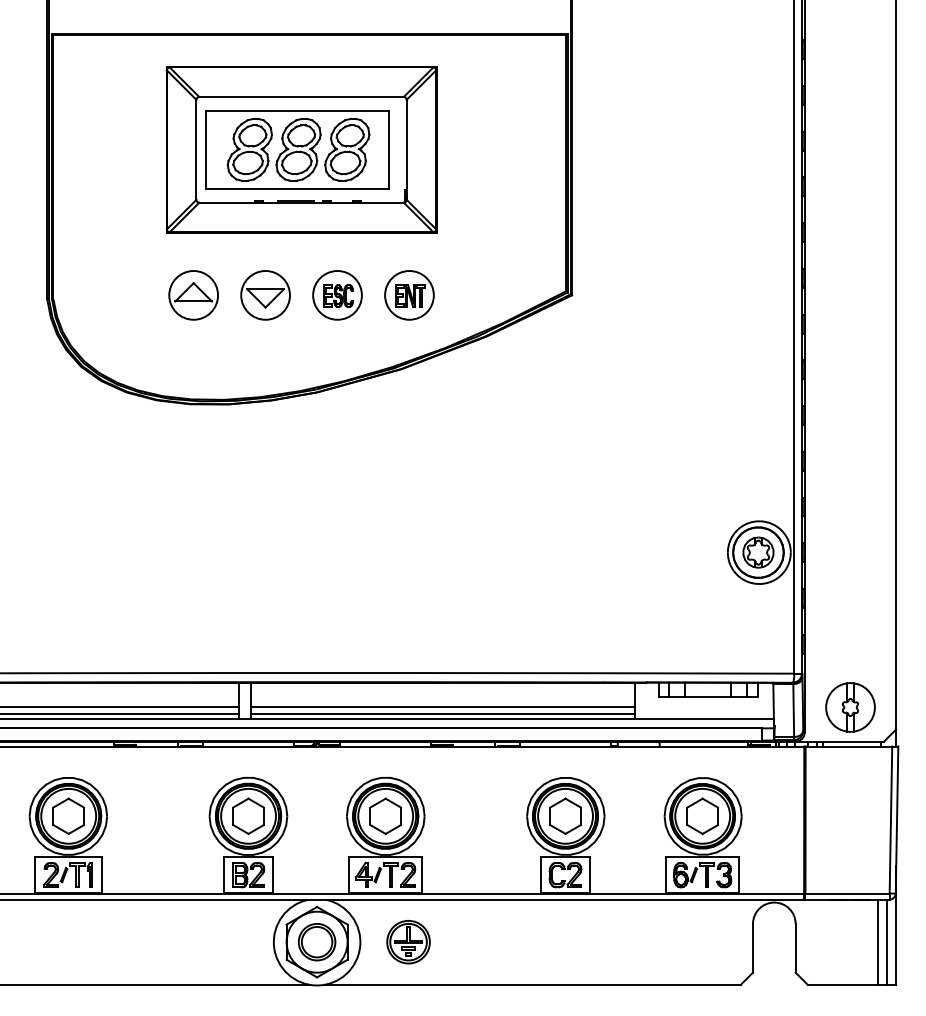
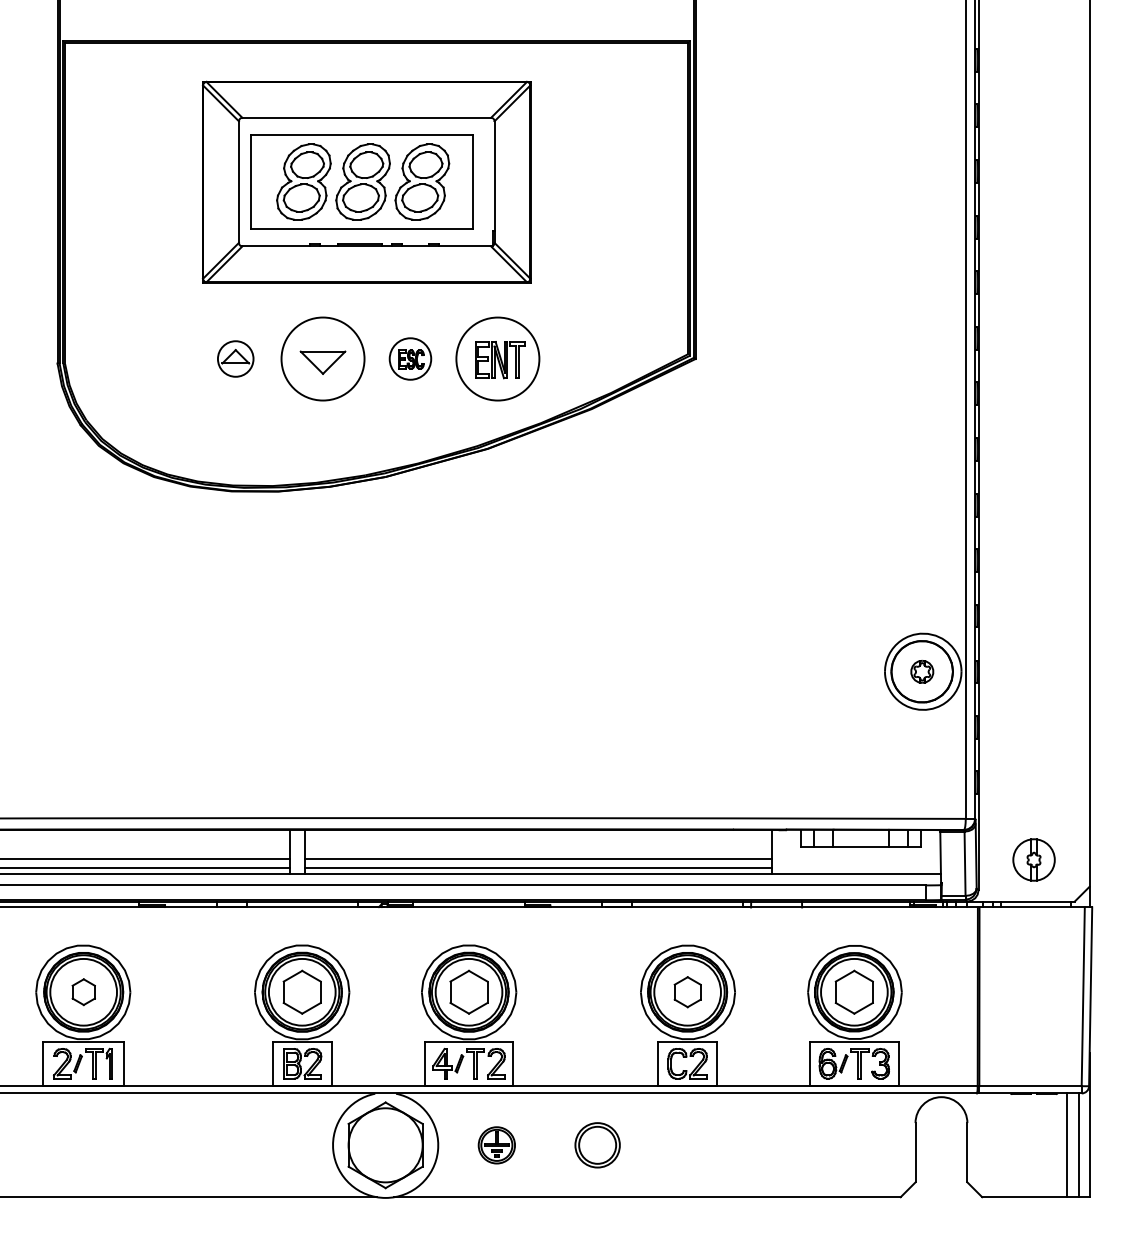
part: (193, 294) -> (235, 358), size x0.6
circle: (265, 294) -> (322, 358), size x1.4
part: (337, 294) -> (410, 358), size x0.7
part: (409, 294) -> (497, 358), size x1.4
part: (758, 552) -> (922, 671), size x0.6
part: (850, 707) -> (1033, 859), size x0.7
part: (68, 815) -> (83, 991), size x0.6
part: (565, 815) -> (687, 991), size x0.7
part: (316, 942) -> (597, 1145), moved
part: (408, 942) -> (496, 1145), size x0.7

